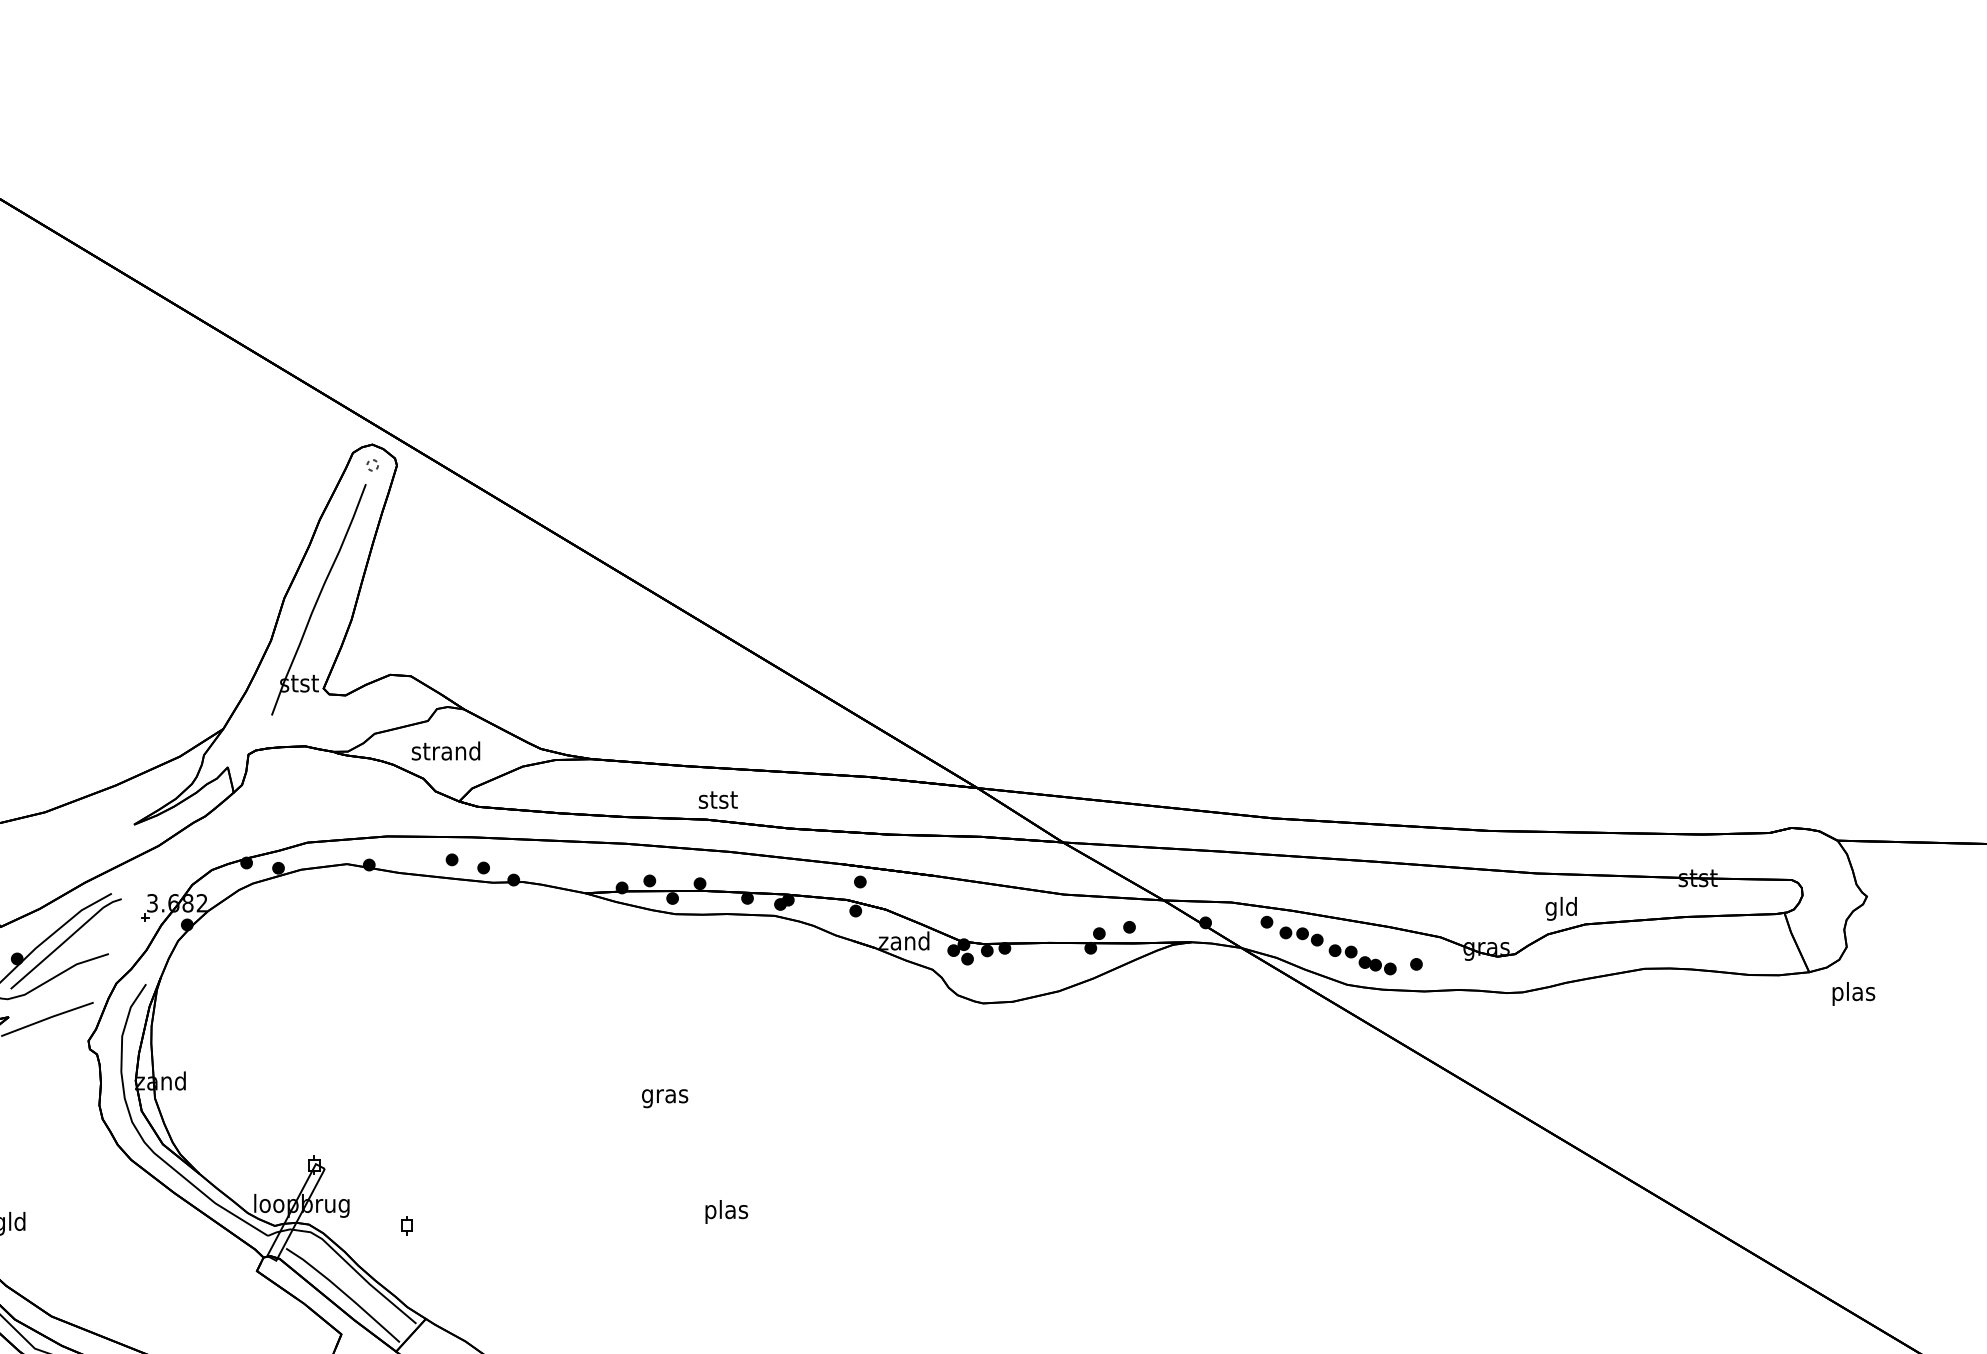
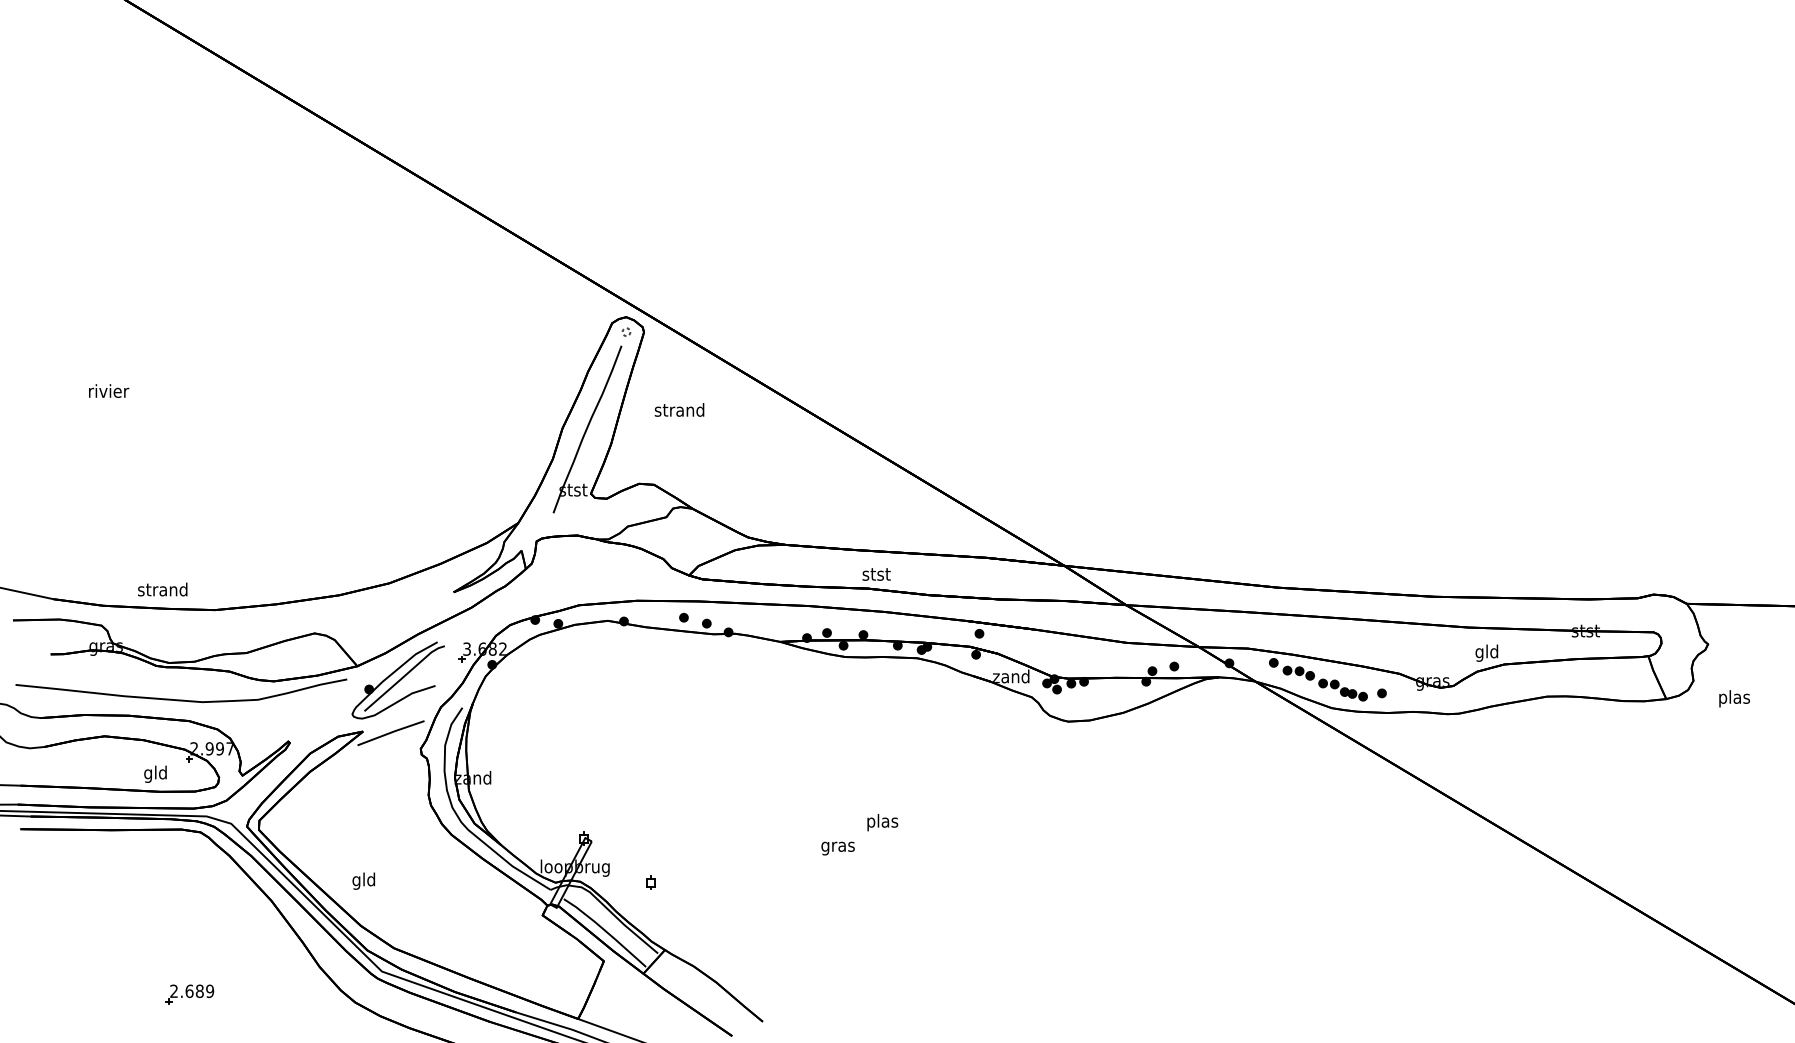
text: (445, 750) -> (679, 409), moved
text: (1853, 993) -> (1734, 698), moved
text: (664, 1098) -> (837, 848), moved
text: (726, 1211) -> (882, 822), moved

